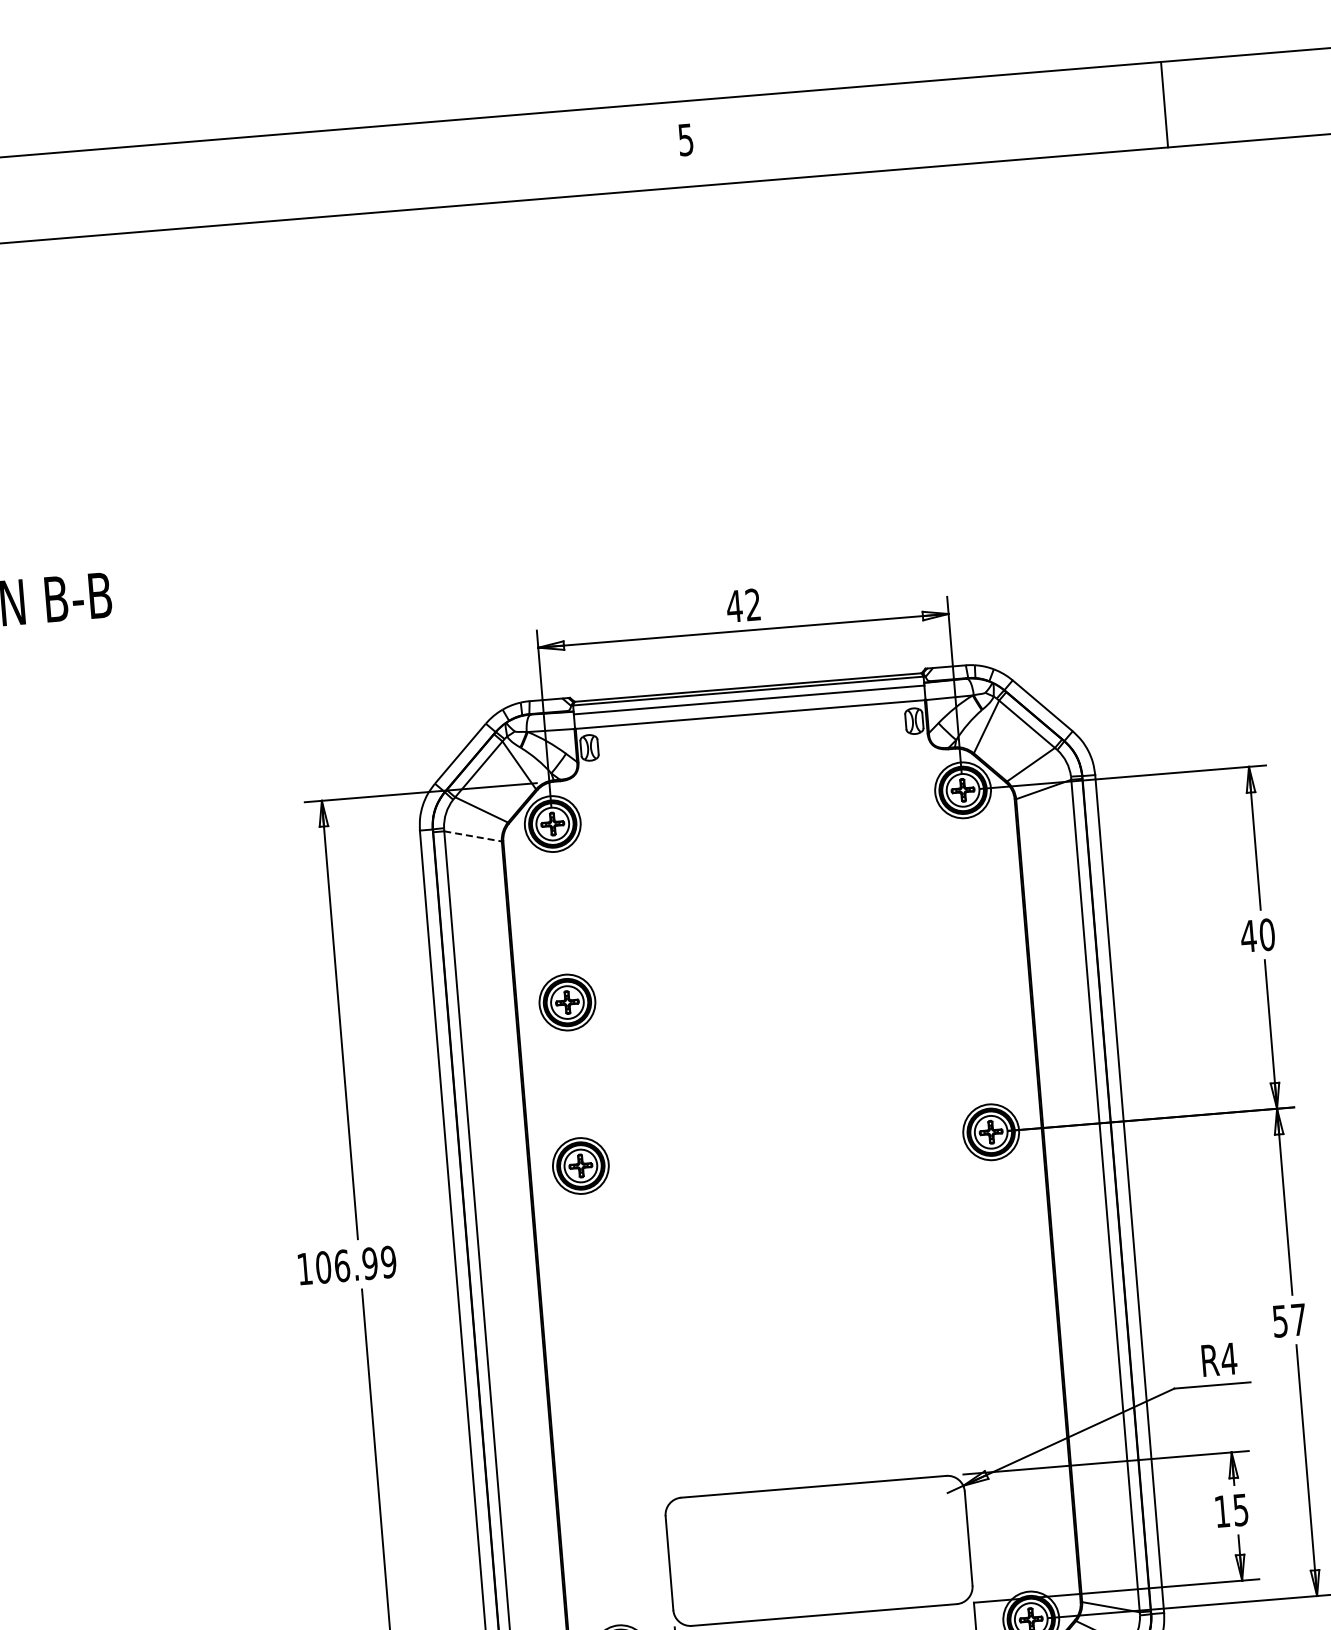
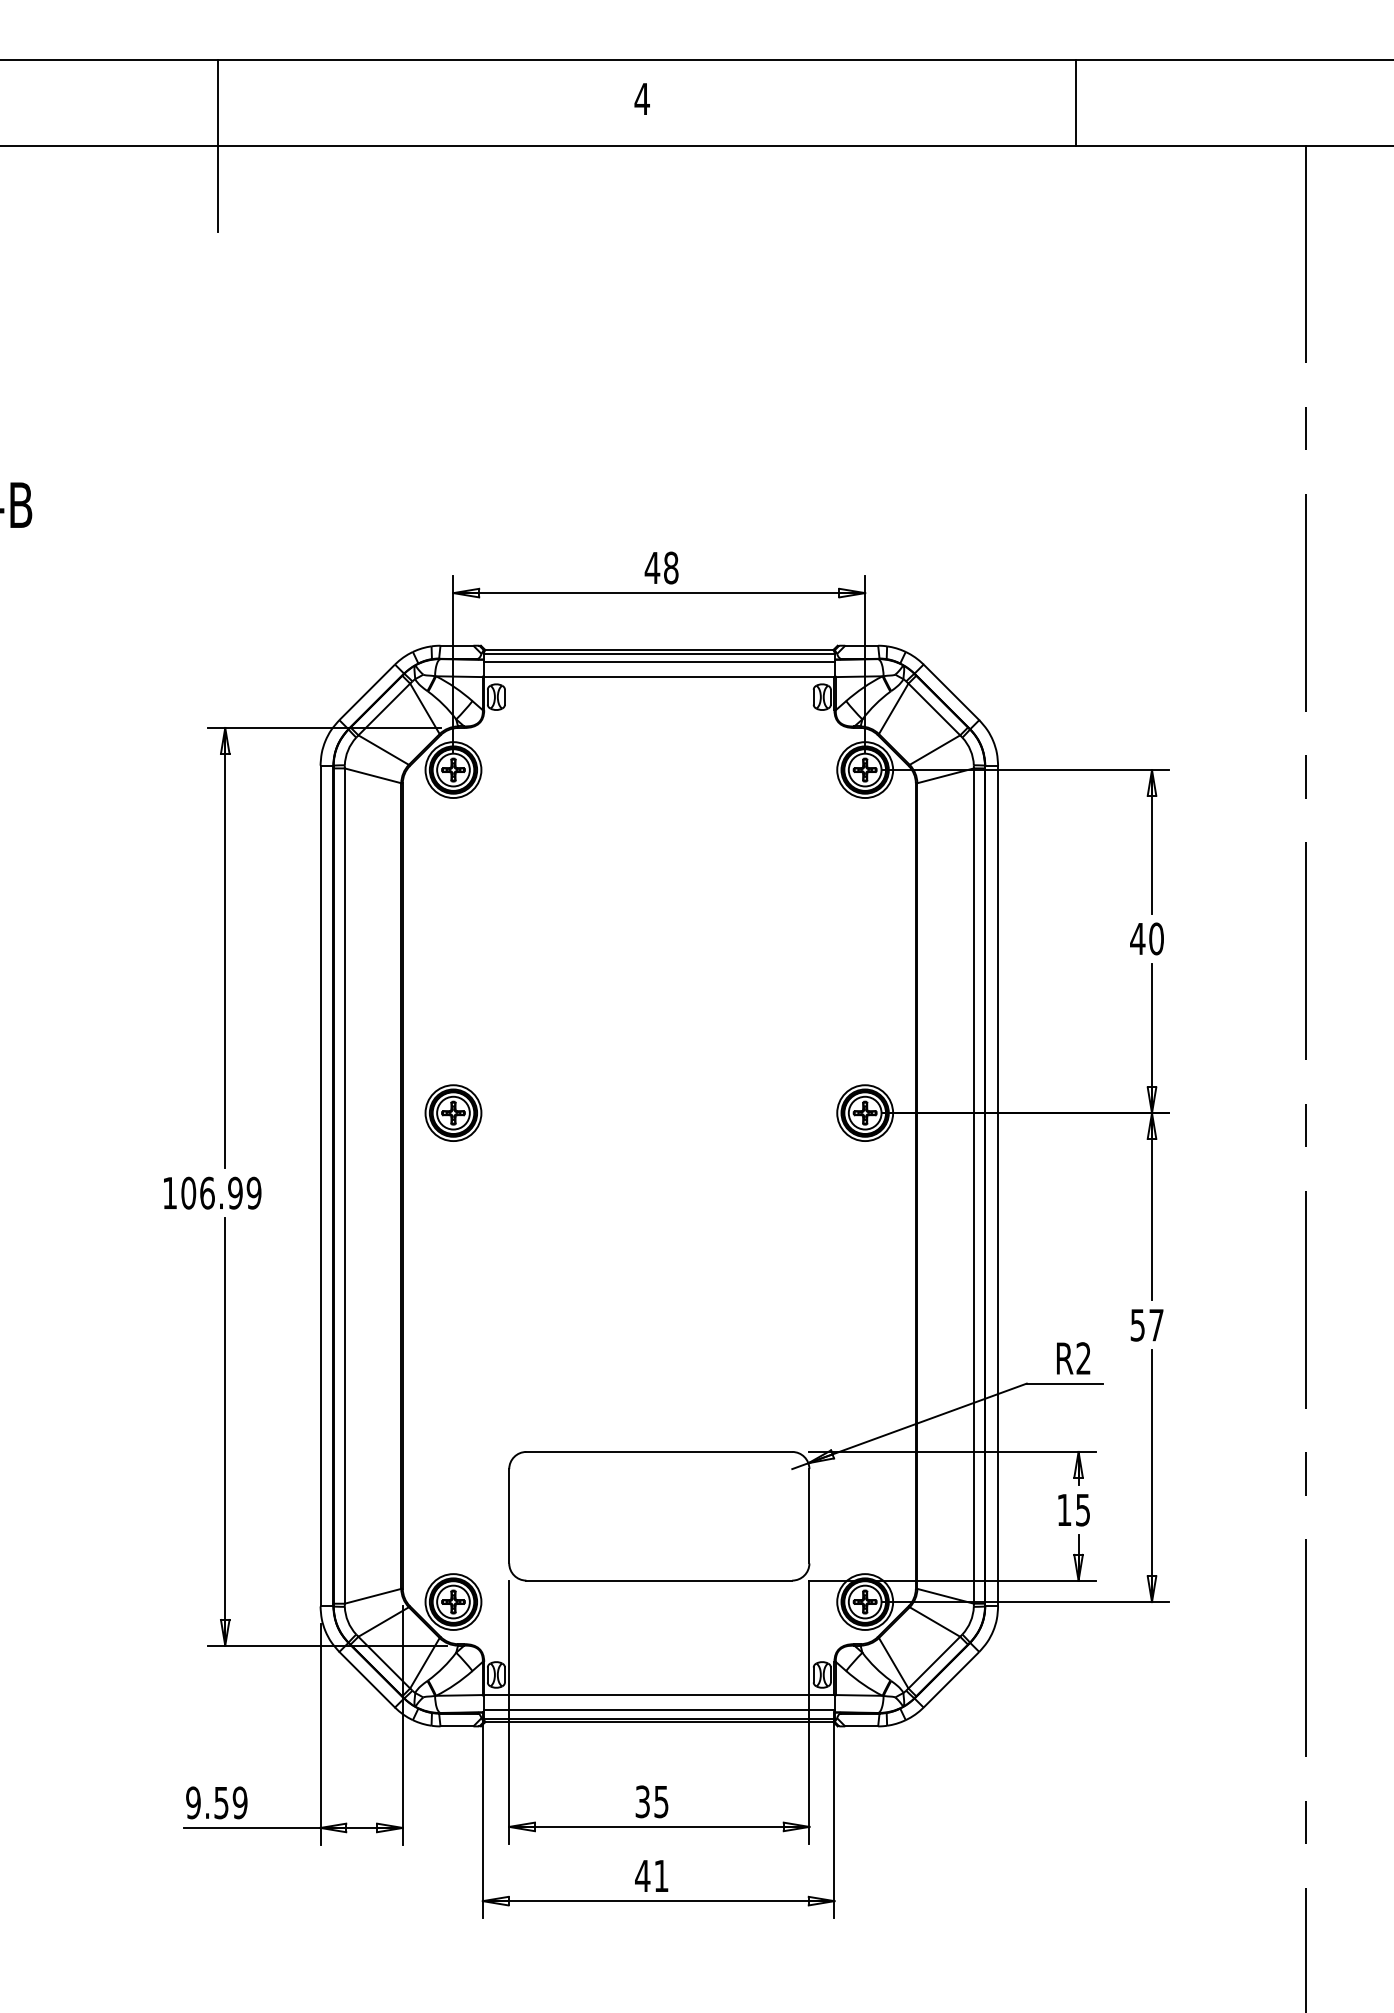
line: (1164, 104) -> (1076, 103), moved
text: (685, 140) -> (641, 99), 5 -> 4
line: (267, 220) -> (218, 145), added
text: (753, 604) -> (671, 567), 42 -> 48
line: (473, 836) -> (373, 775), dashed -> solid
part: (567, 1001) -> (453, 948), removed
text: (1228, 1358) -> (1083, 1358), R4 -> R2

